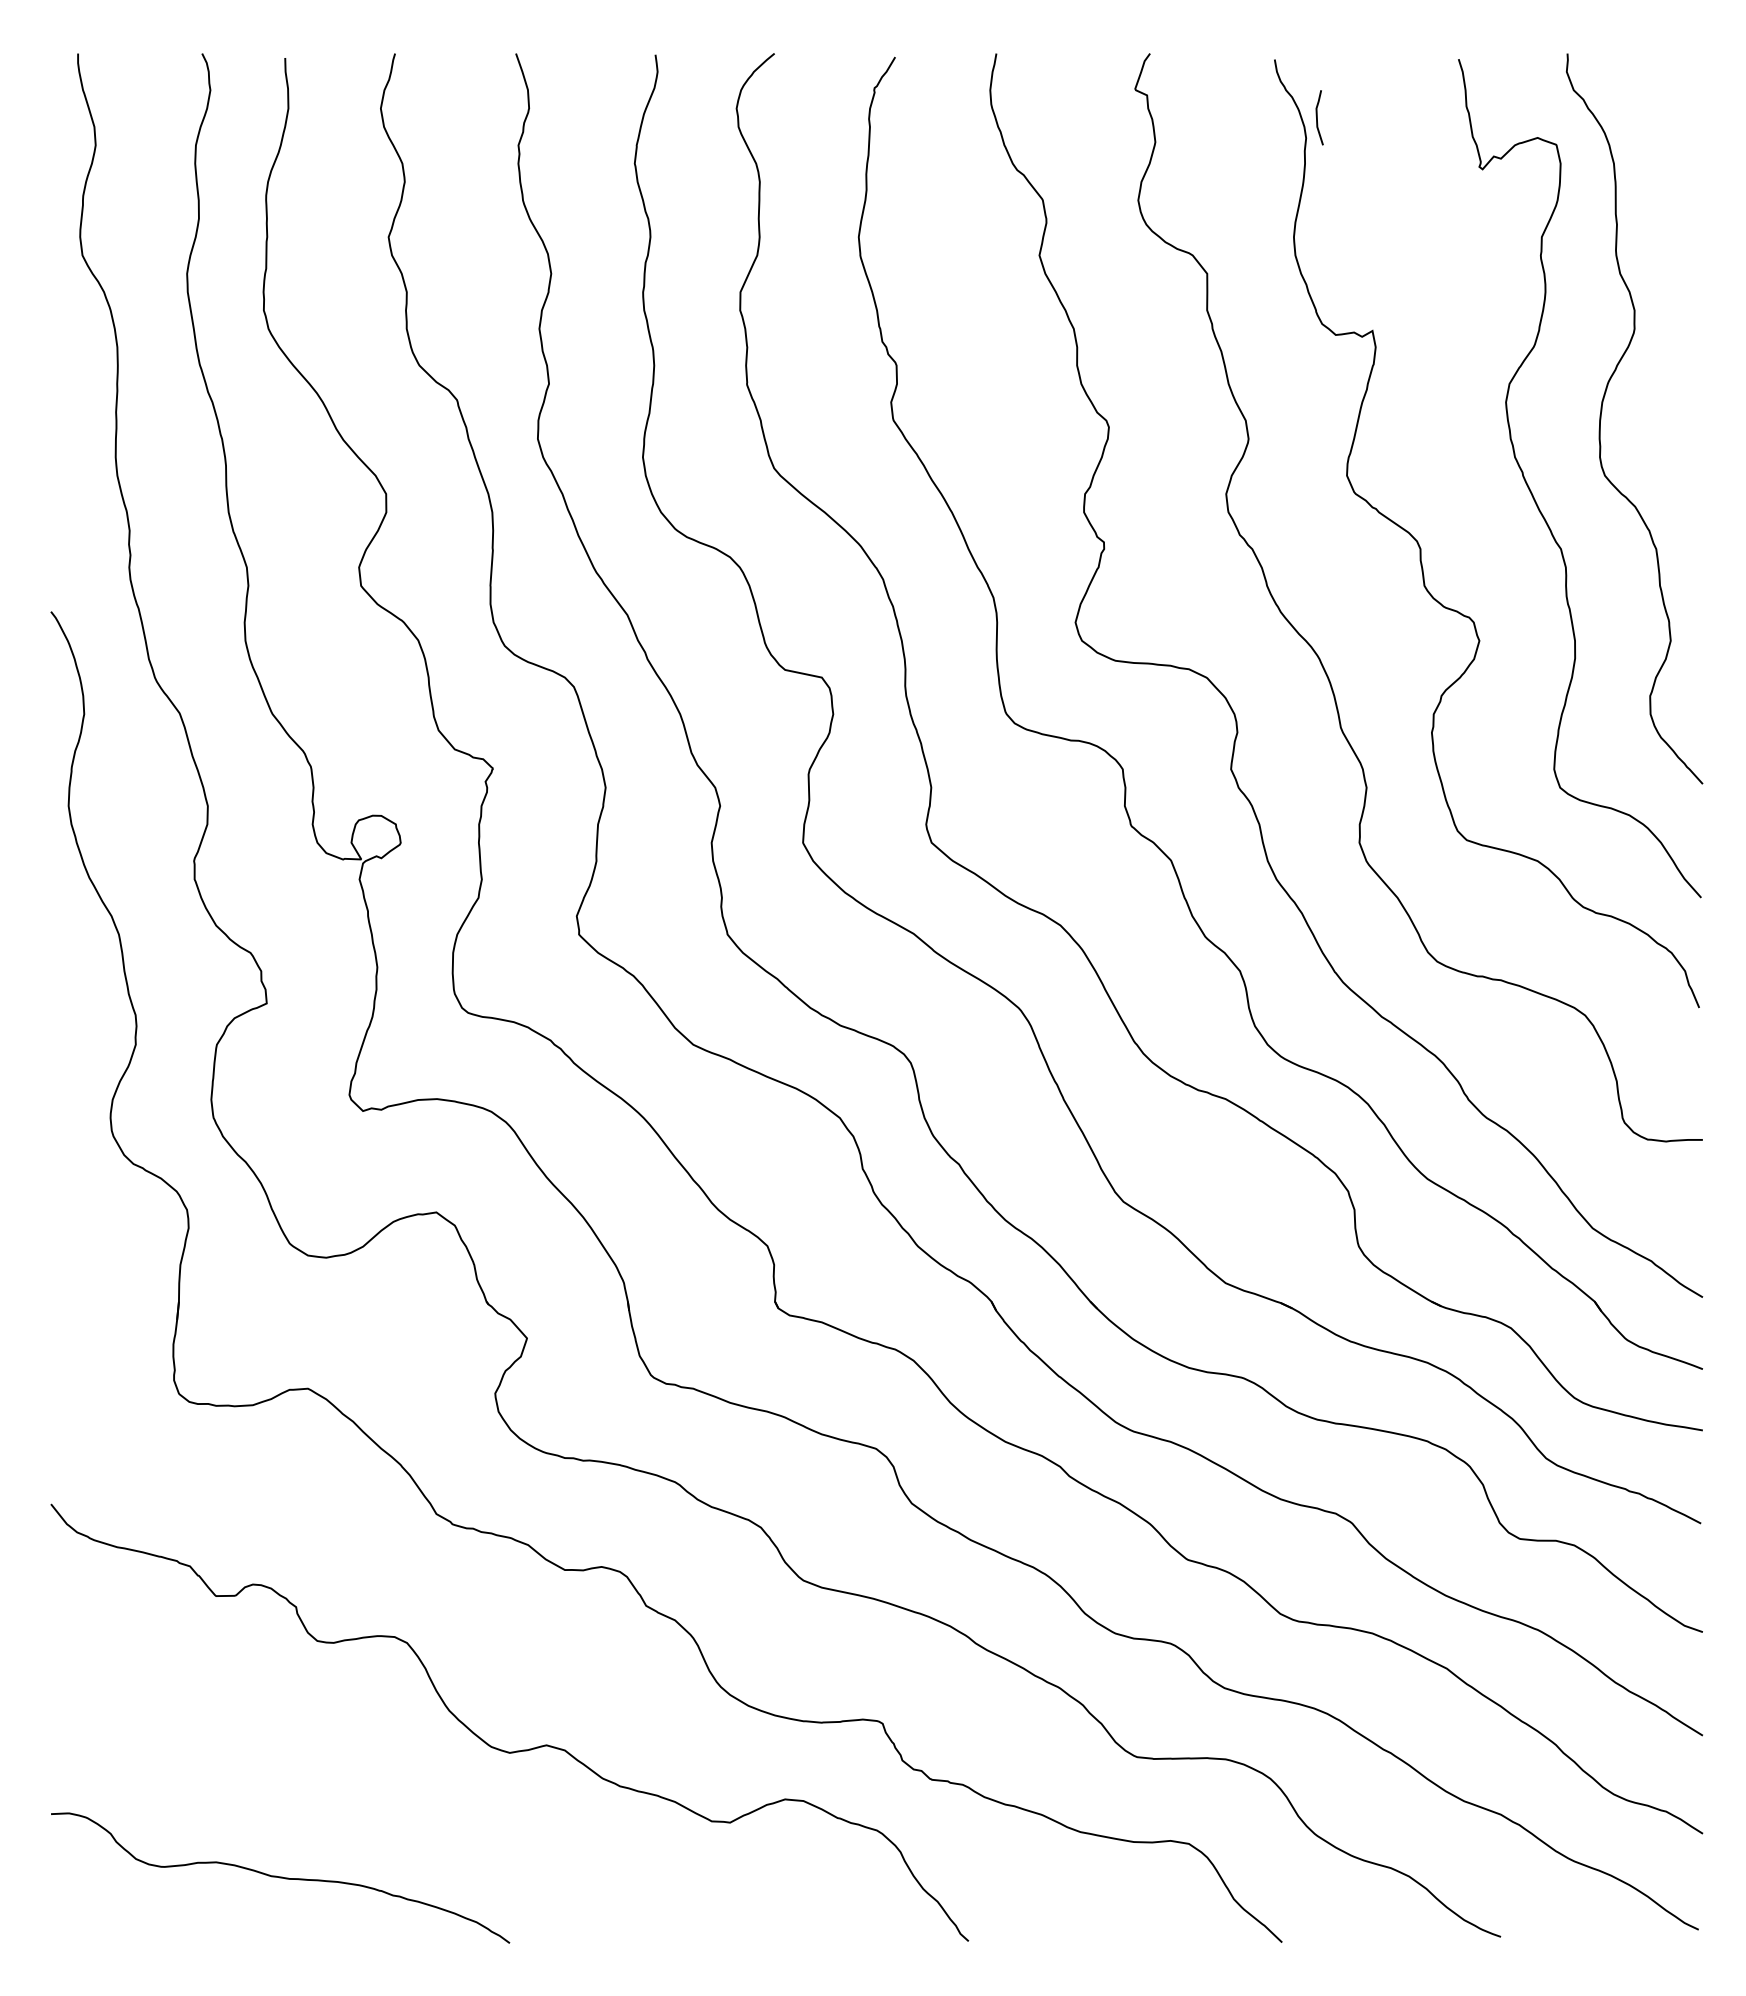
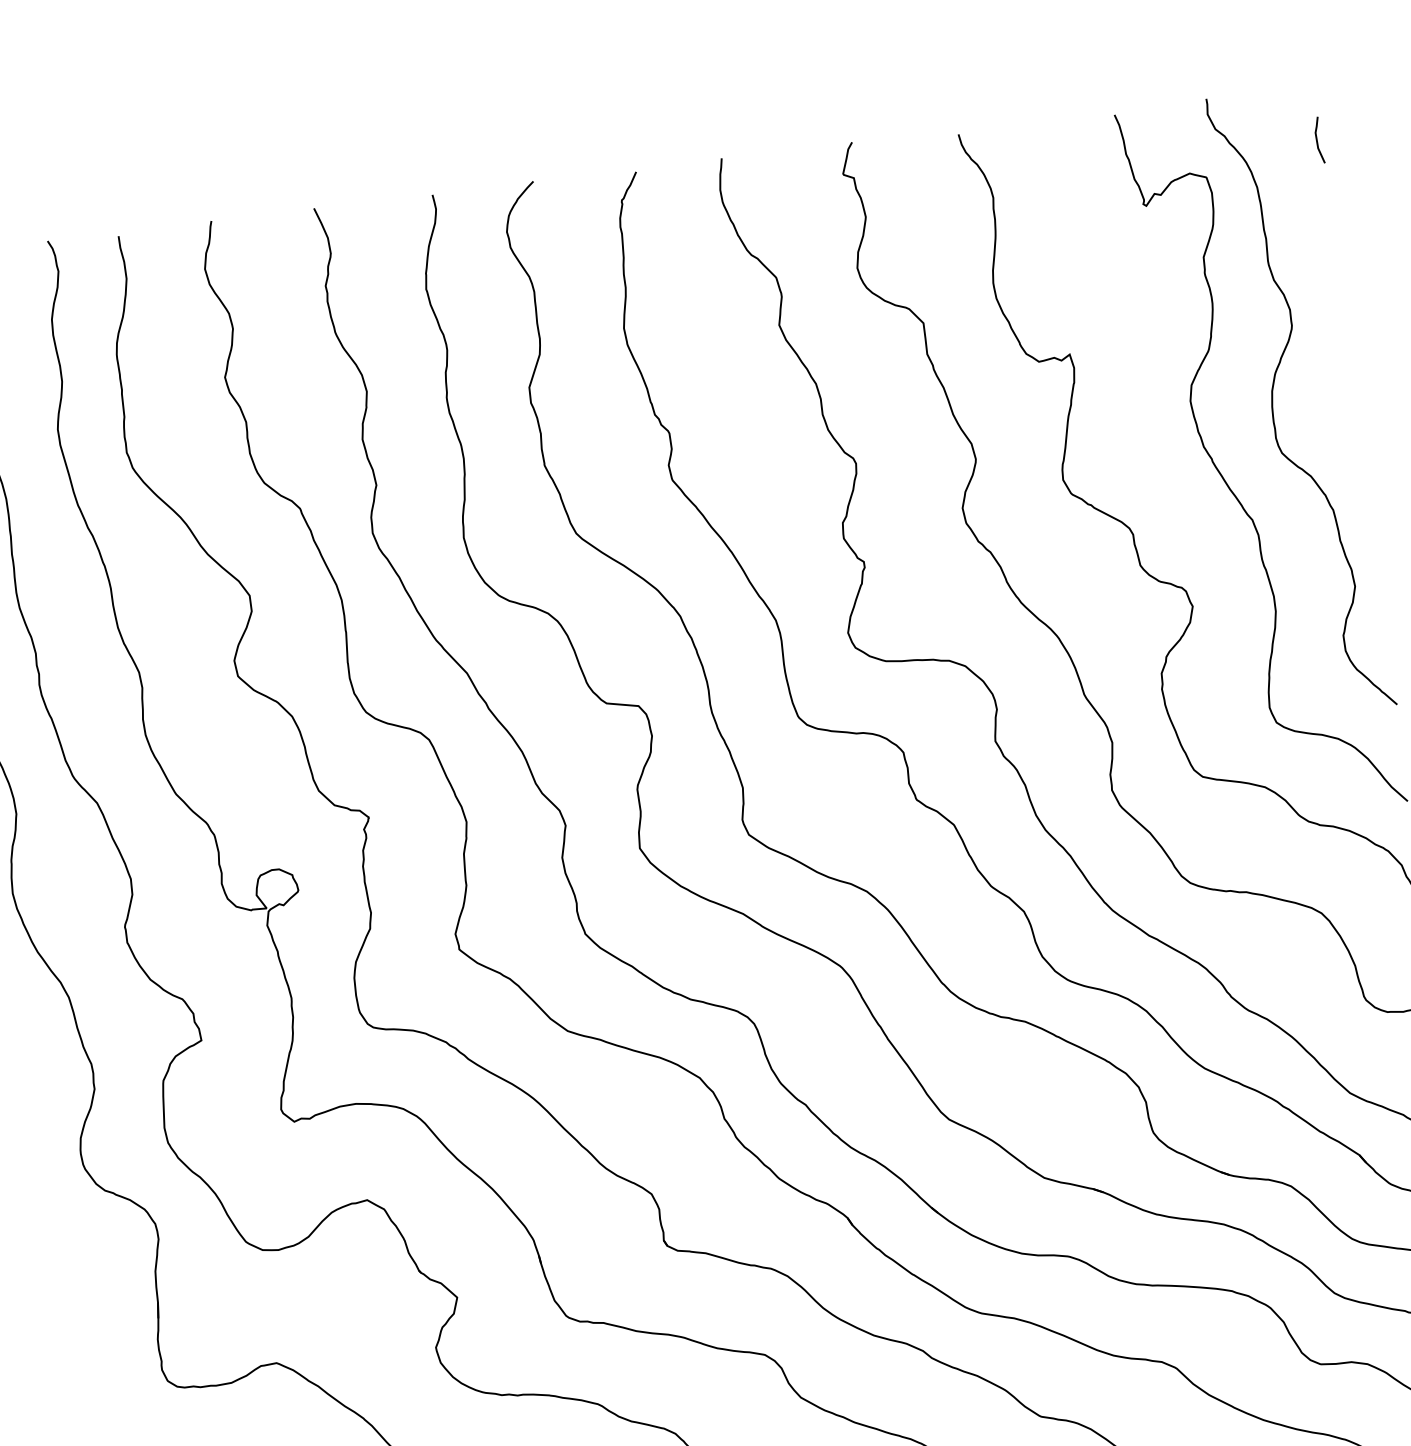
line: (1317, 117) -> (1317, 140), moved

